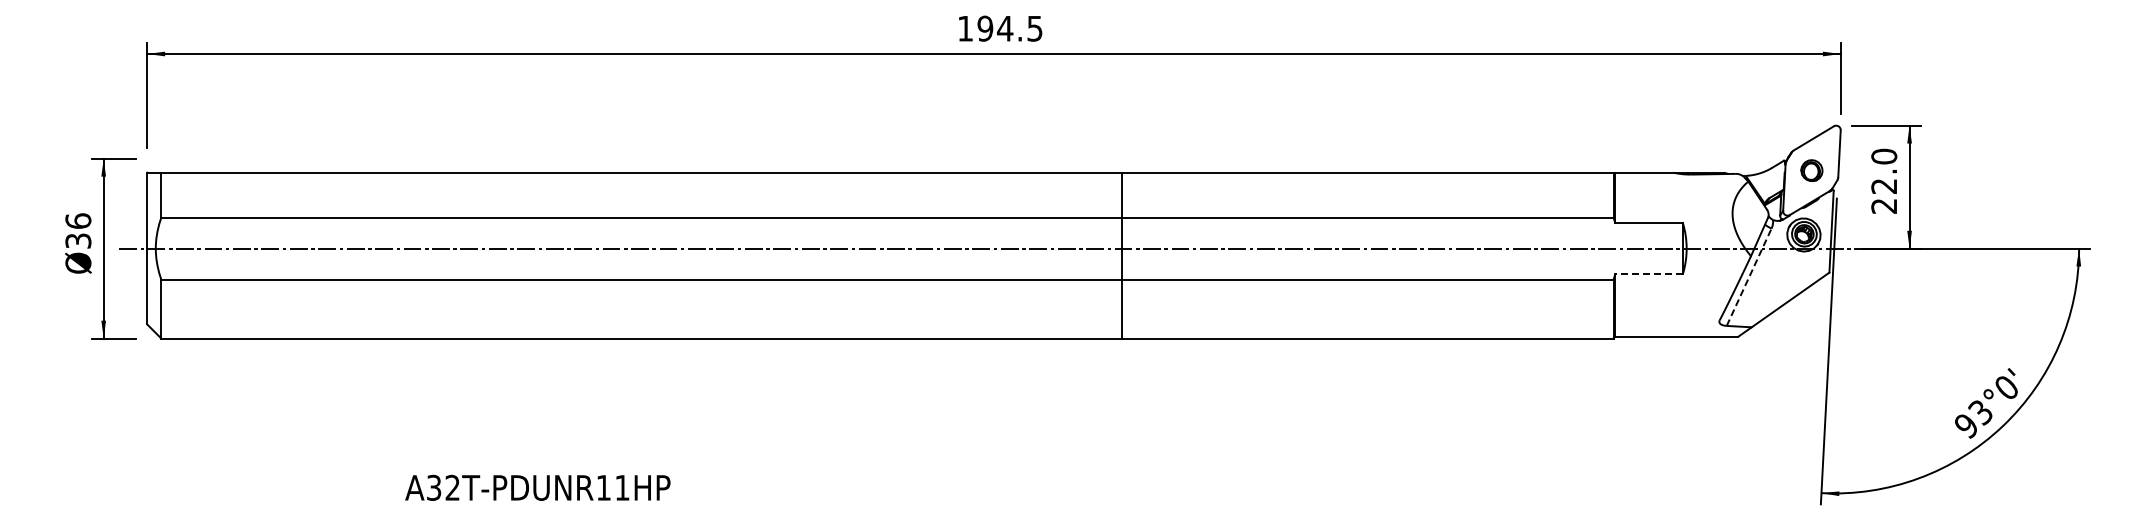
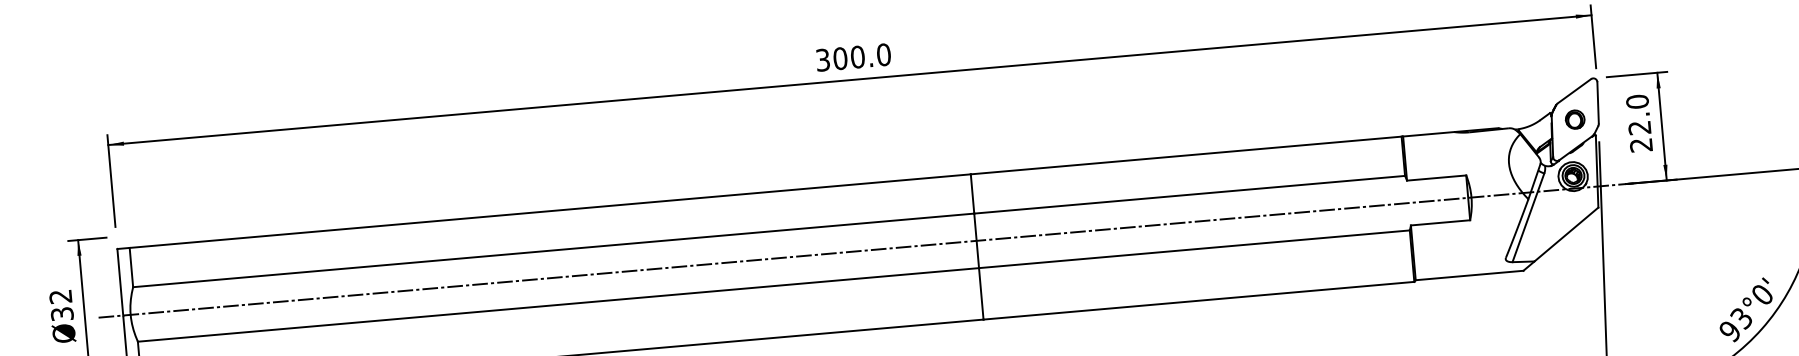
text: (1000, 28) -> (853, 57), 194.5 -> 300.0
text: (78, 220) -> (60, 296), Ø36 -> Ø32
line: (1649, 274) -> (1440, 223), dashed -> solid
line: (1749, 277) -> (1528, 218), dashed -> solid

